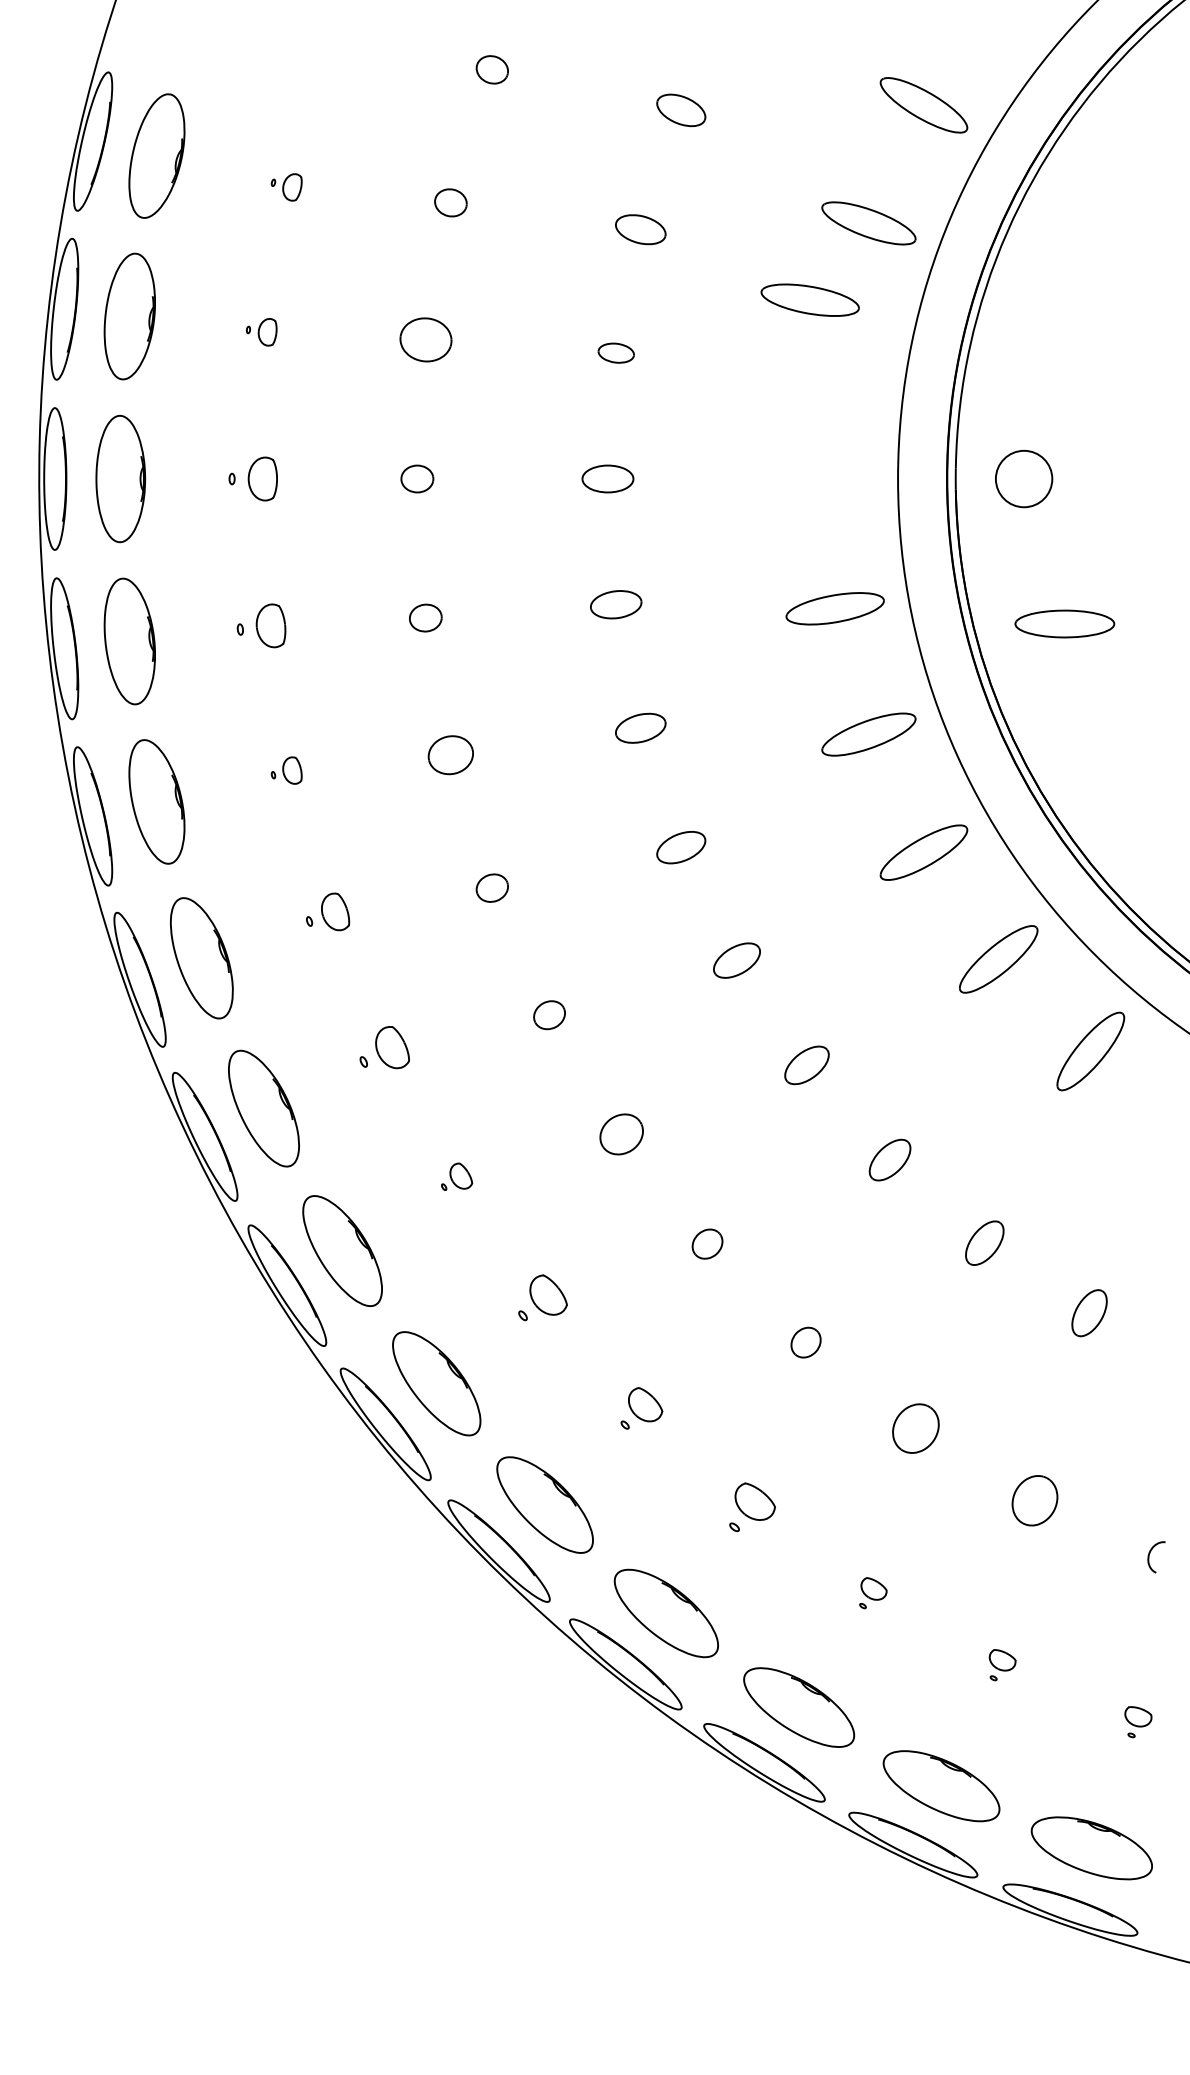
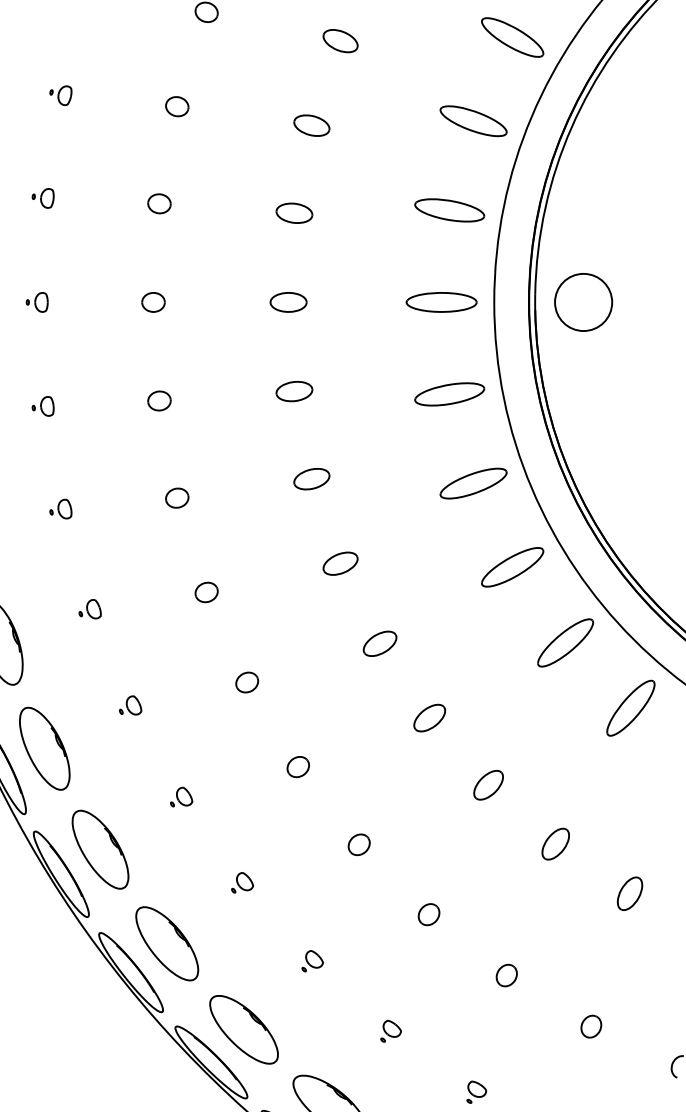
part: (809, 299) -> (449, 209), moved
part: (425, 339) -> (159, 203), size x0.62
part: (616, 352) -> (294, 212), size x1.43
part: (253, 478) -> (37, 302), size x0.62
circle: (1023, 478) -> (583, 302), size x1.43
part: (1064, 623) -> (441, 302), moved
part: (261, 625) -> (43, 406), size x0.62
part: (450, 754) -> (176, 497), size x0.71
part: (327, 911) -> (89, 609), size x0.71
part: (385, 1047) -> (130, 705), size x0.62
part: (621, 1134) -> (298, 767), size x0.71
part: (542, 1297) -> (242, 882), size x0.62
part: (641, 1407) -> (312, 960), size x0.71
part: (915, 1428) -> (506, 975), size x0.62
part: (1034, 1500) -> (590, 1026), size x0.62
part: (752, 1506) -> (391, 1030), size x0.62

